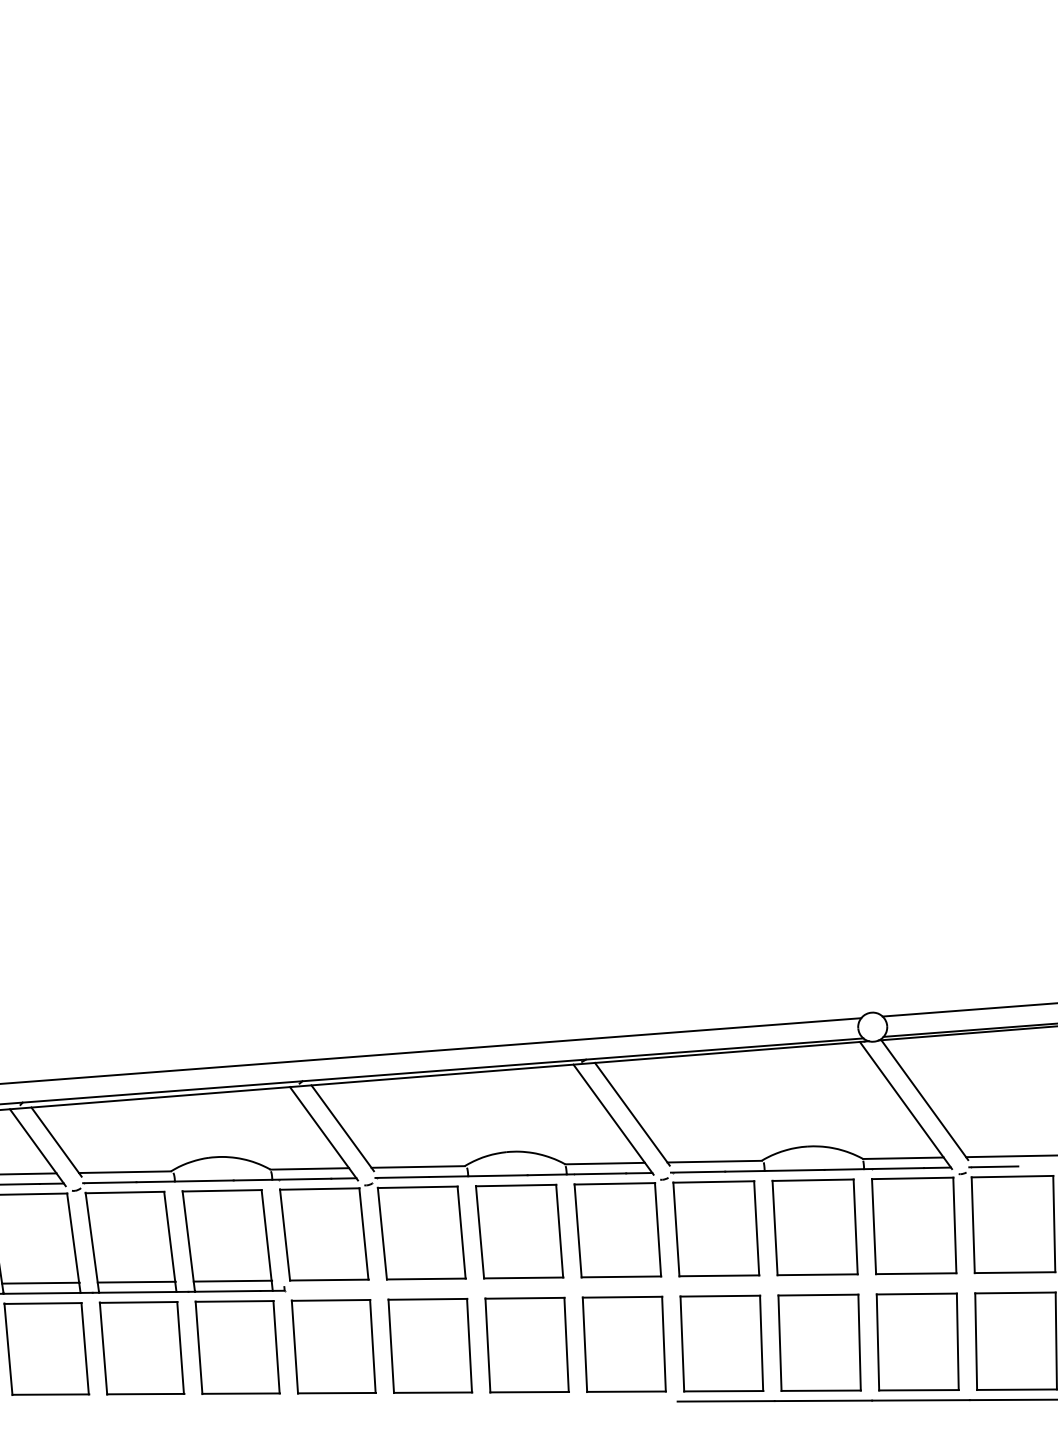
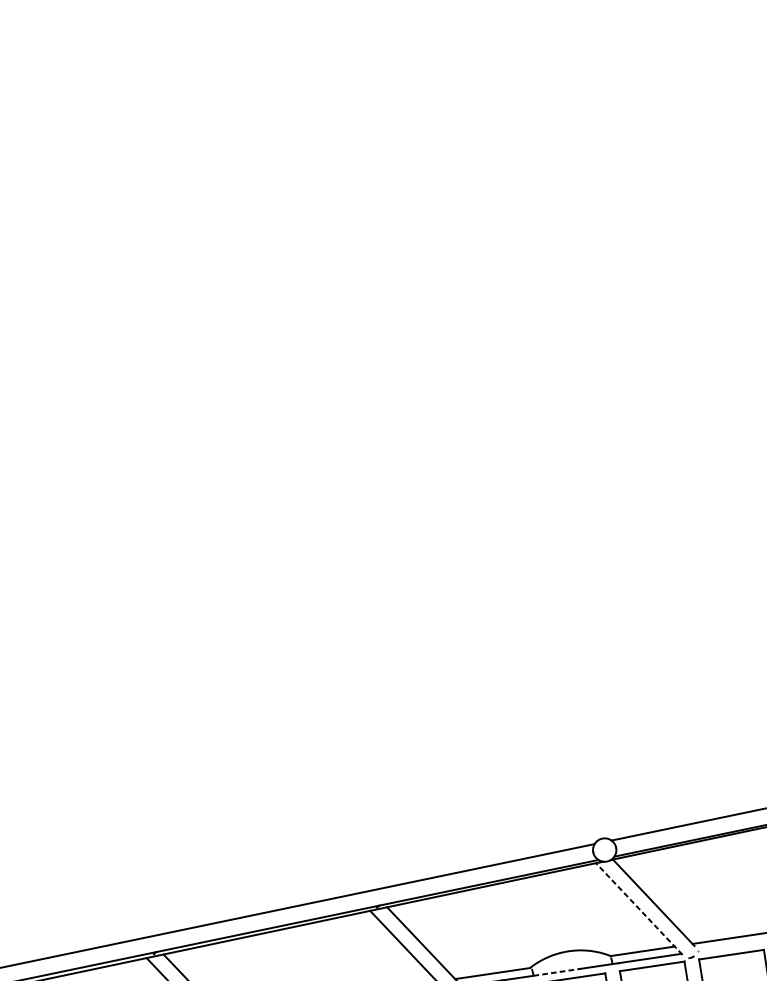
line: (905, 1105) -> (638, 909), solid -> dashed
line: (993, 1166) -> (715, 948), removed
line: (794, 1170) -> (557, 972), solid -> dashed

